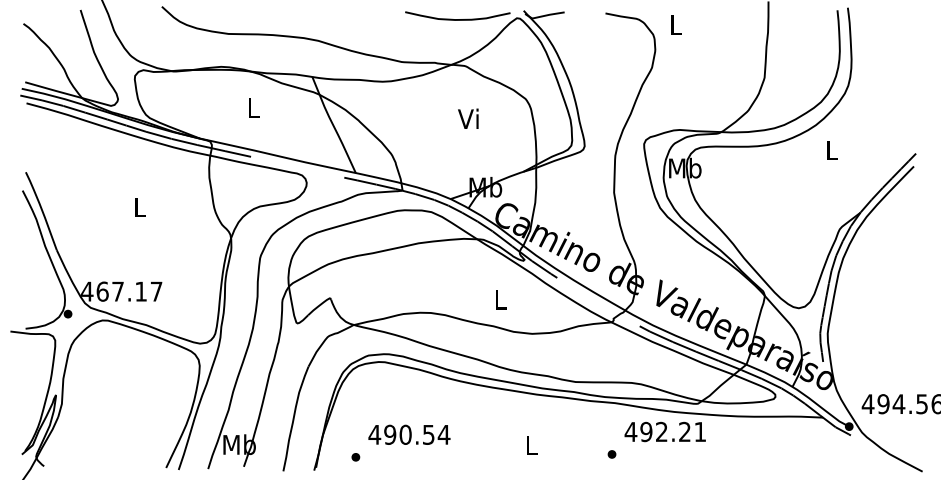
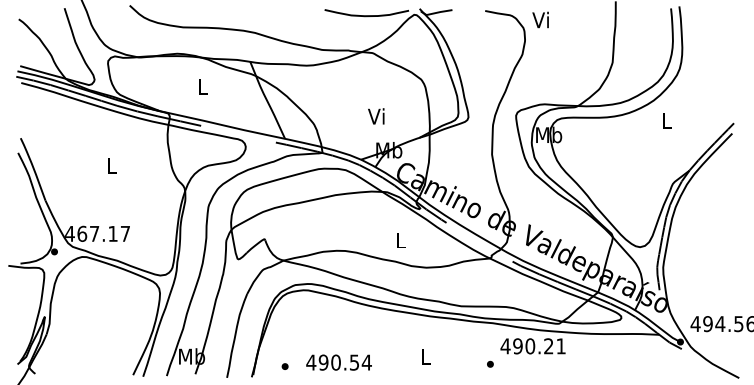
text: (674, 24) -> (540, 19), L -> Vi
text: (468, 118) -> (376, 116), moved
text: (662, 432) -> (530, 346), 492.21 -> 490.21
text: (408, 434) -> (338, 362), moved

